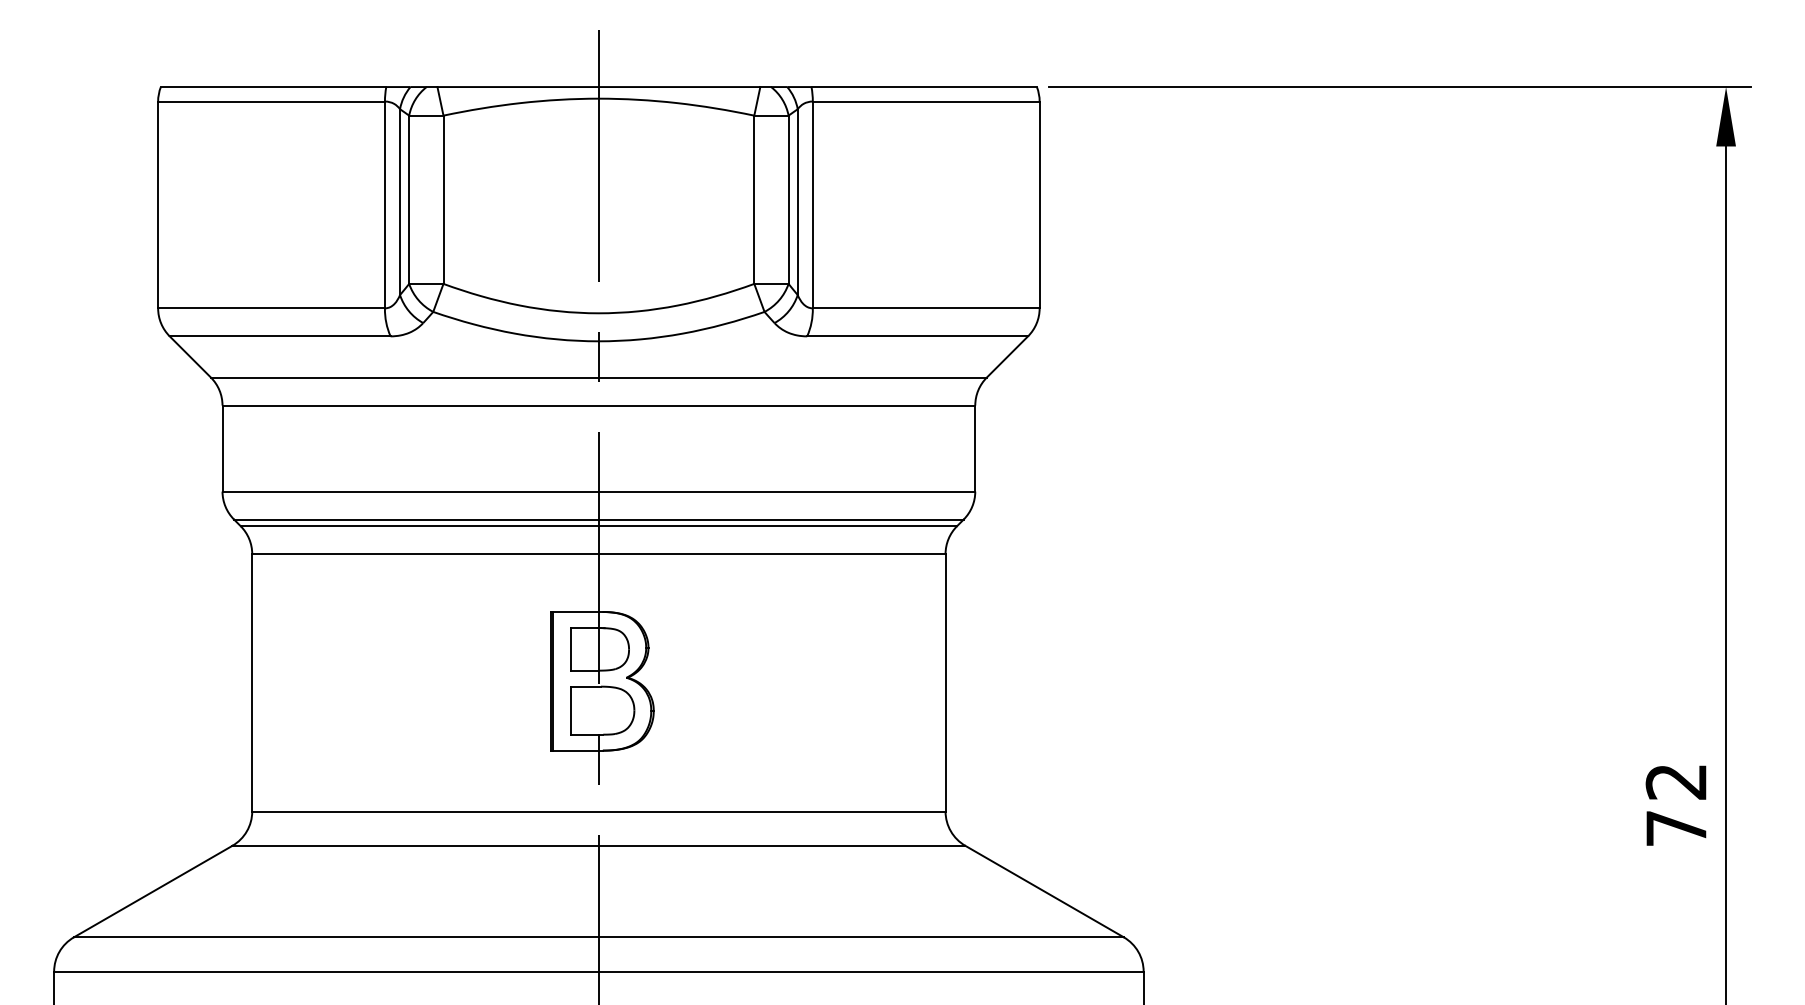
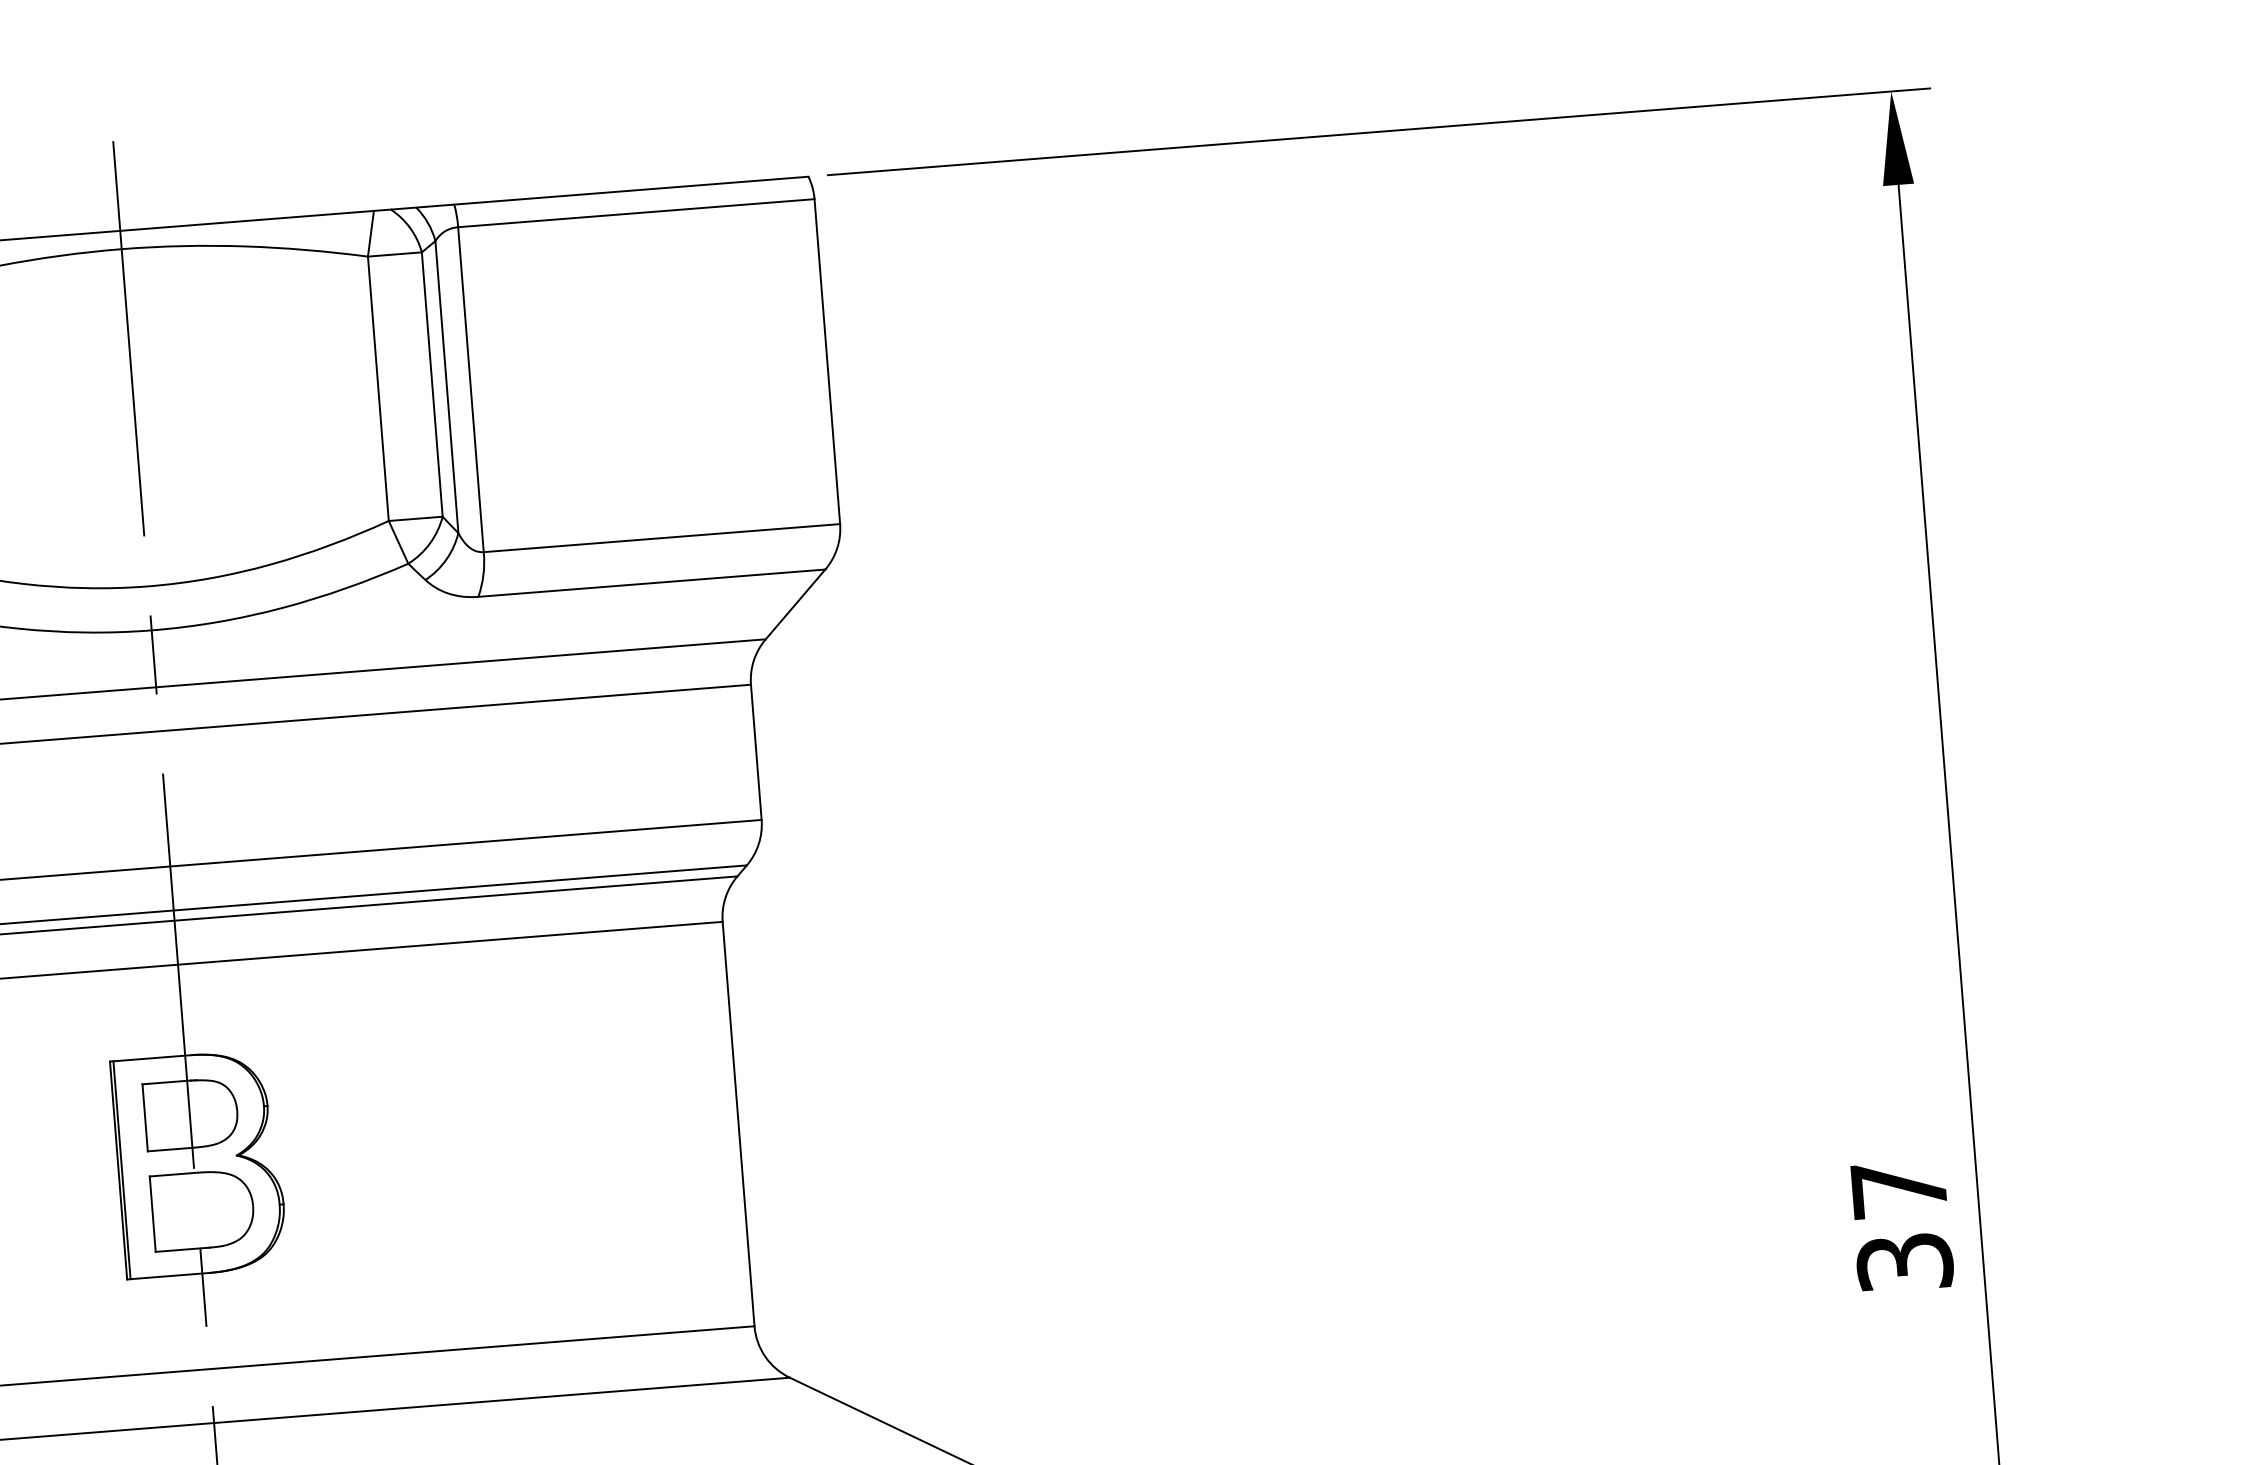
text: (1676, 805) -> (1902, 1226), 72 -> 37

